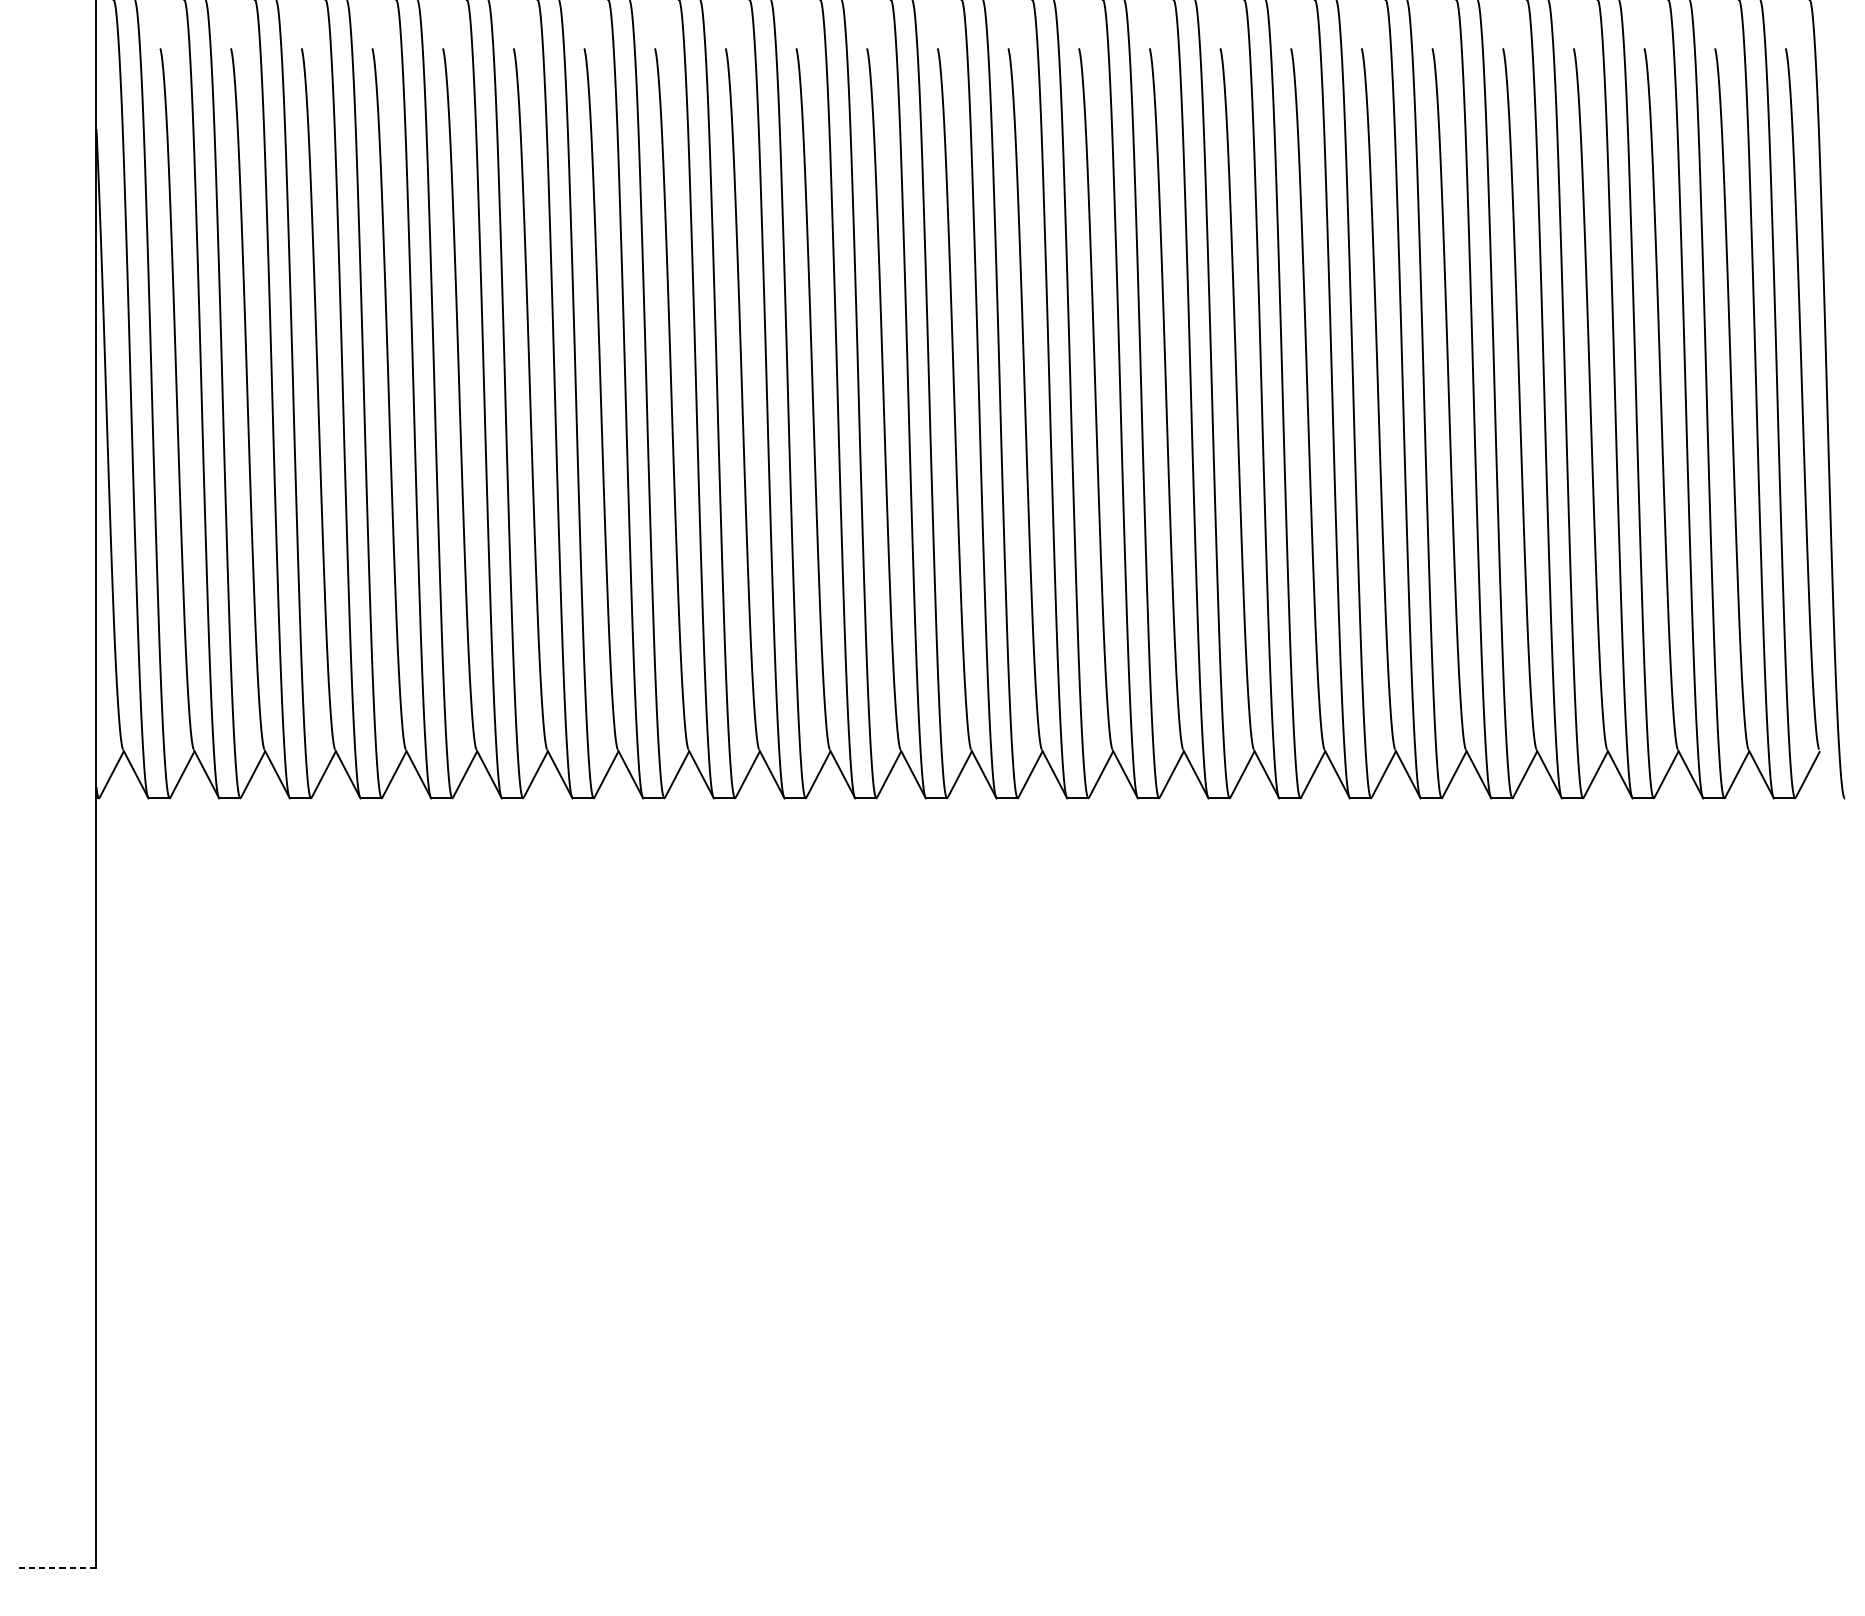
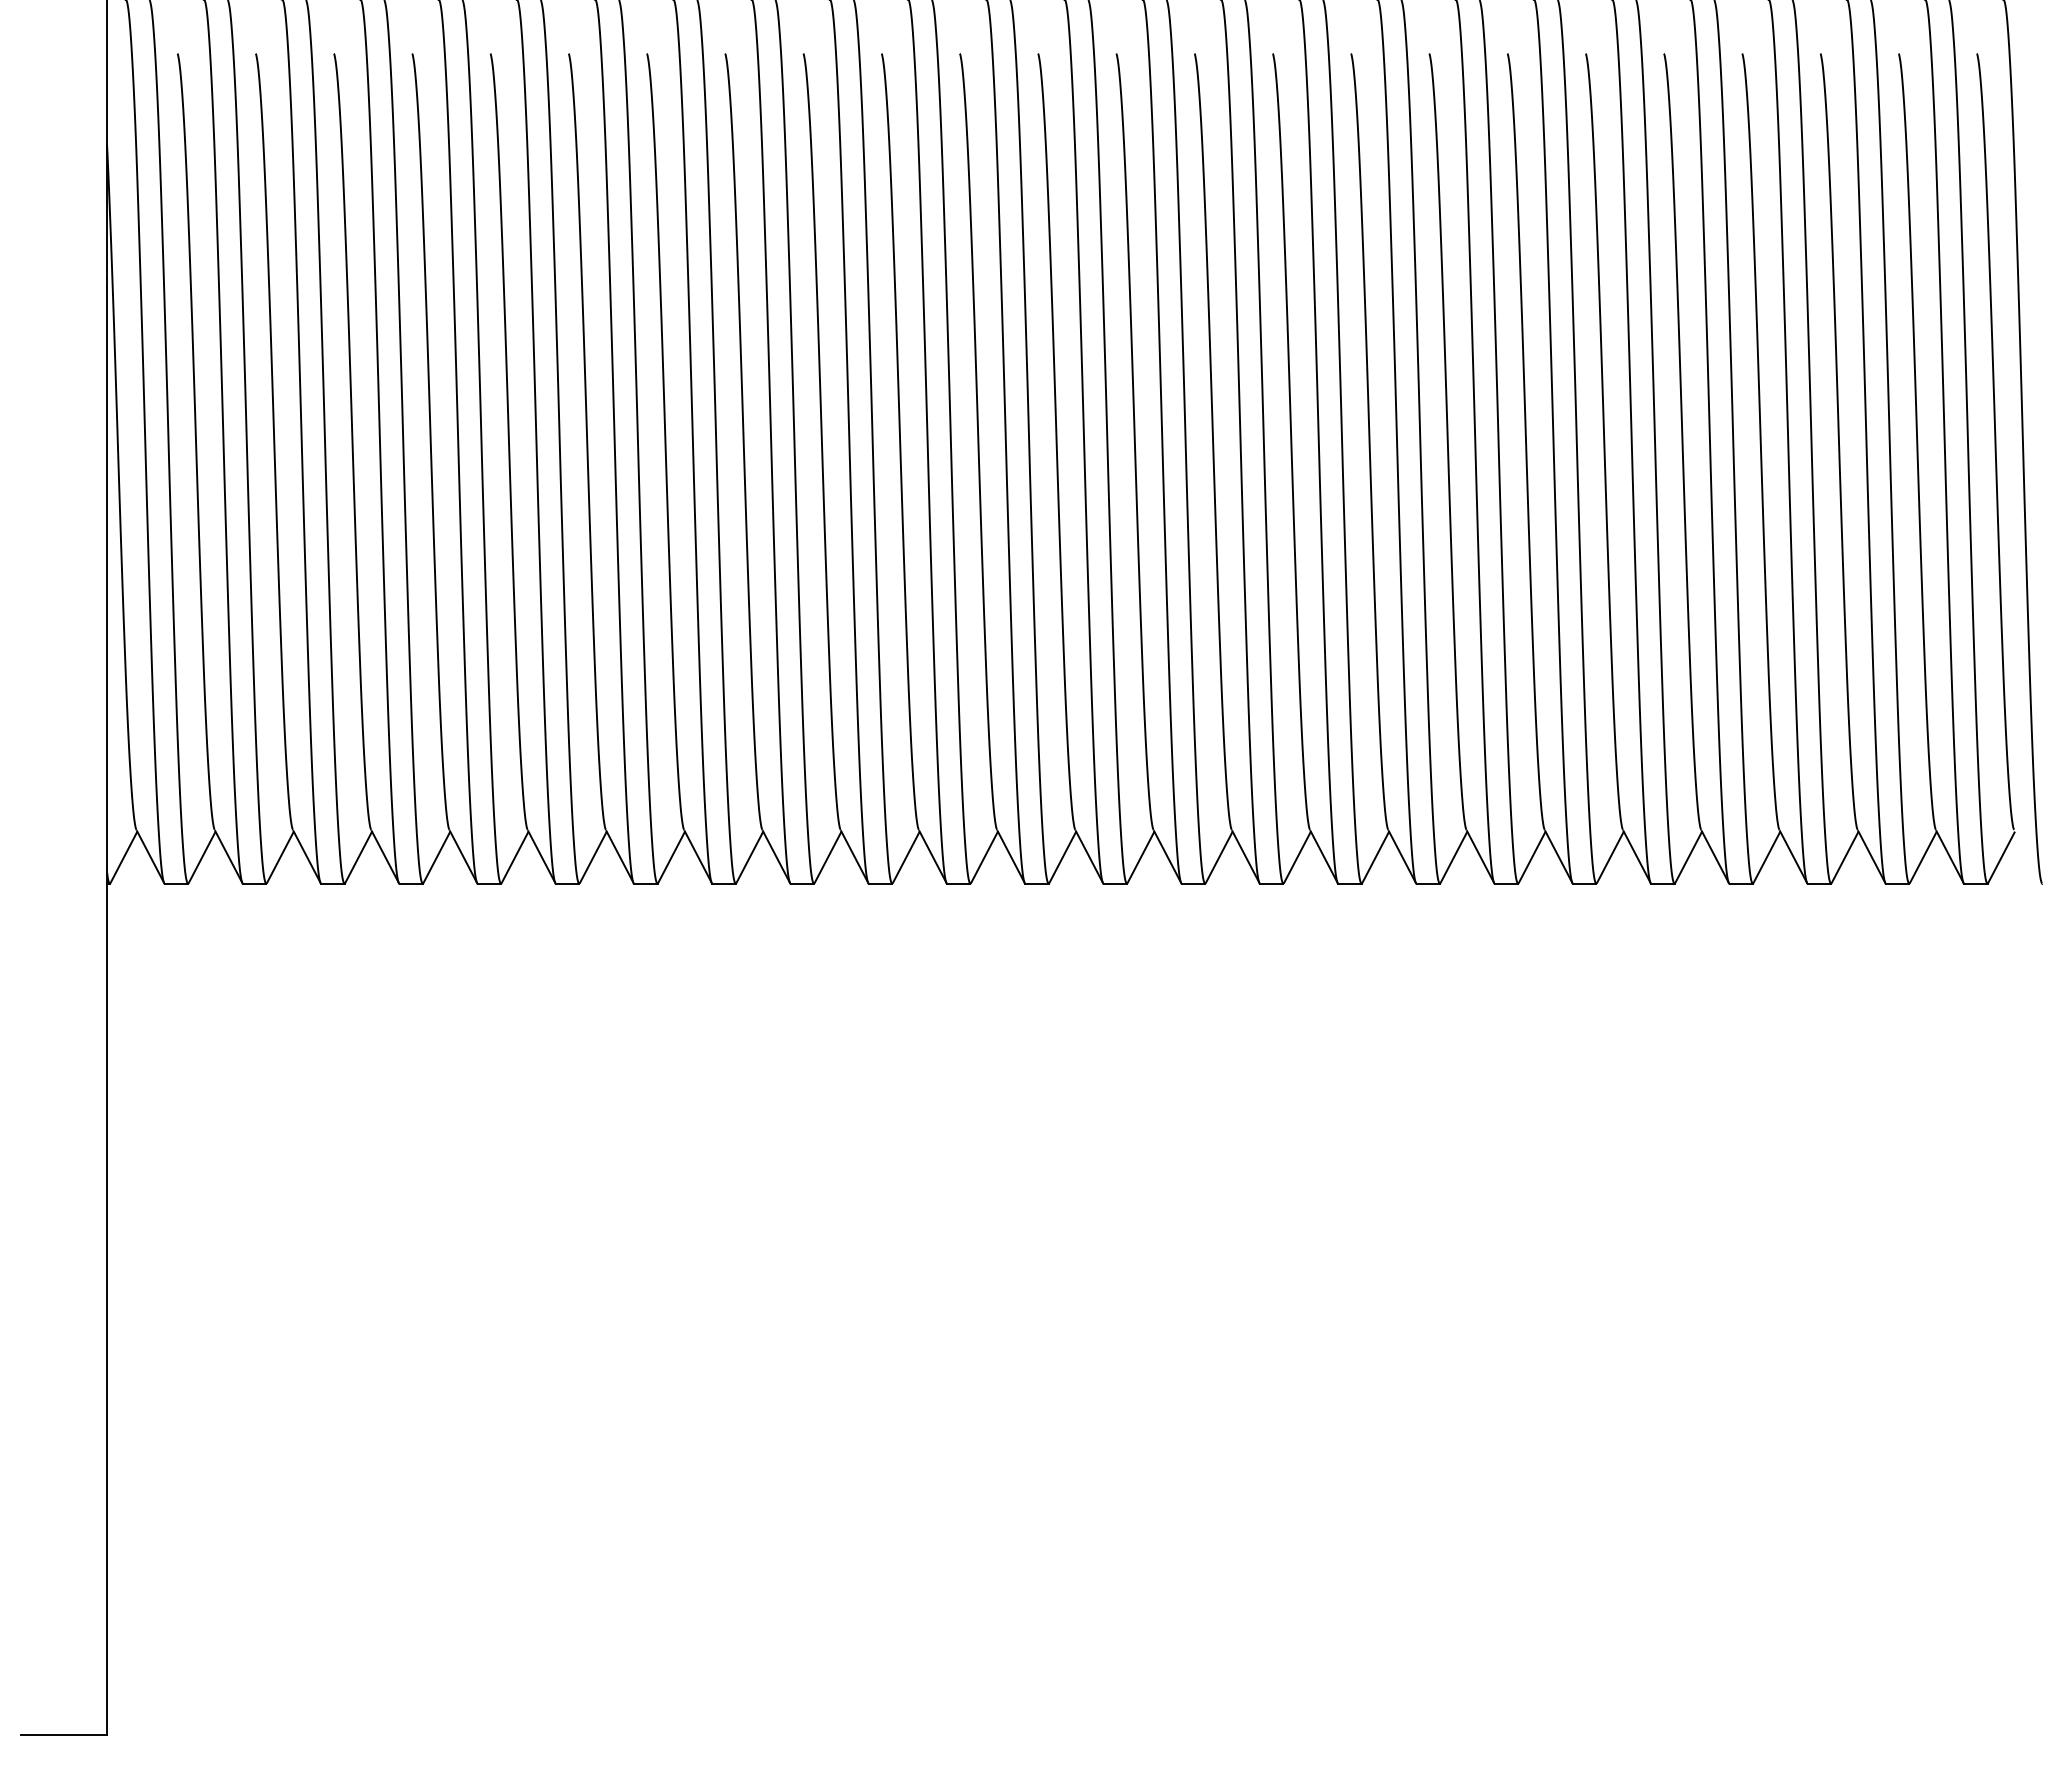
line: (58, 1567) -> (64, 1735), dashed -> solid

